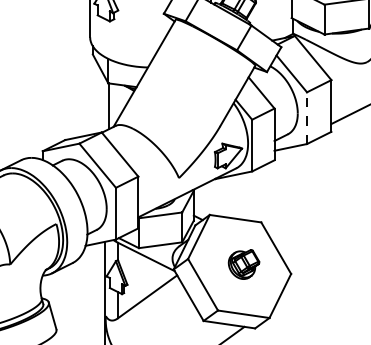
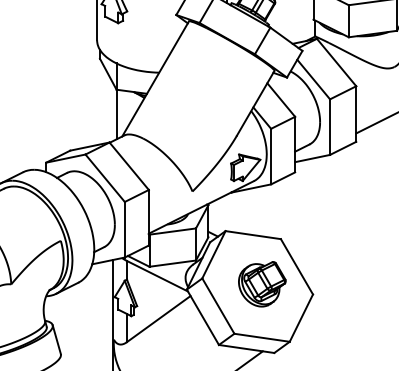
line: (307, 118) -> (330, 127), dashed -> solid
part: (244, 264) -> (262, 284), size x1.43

